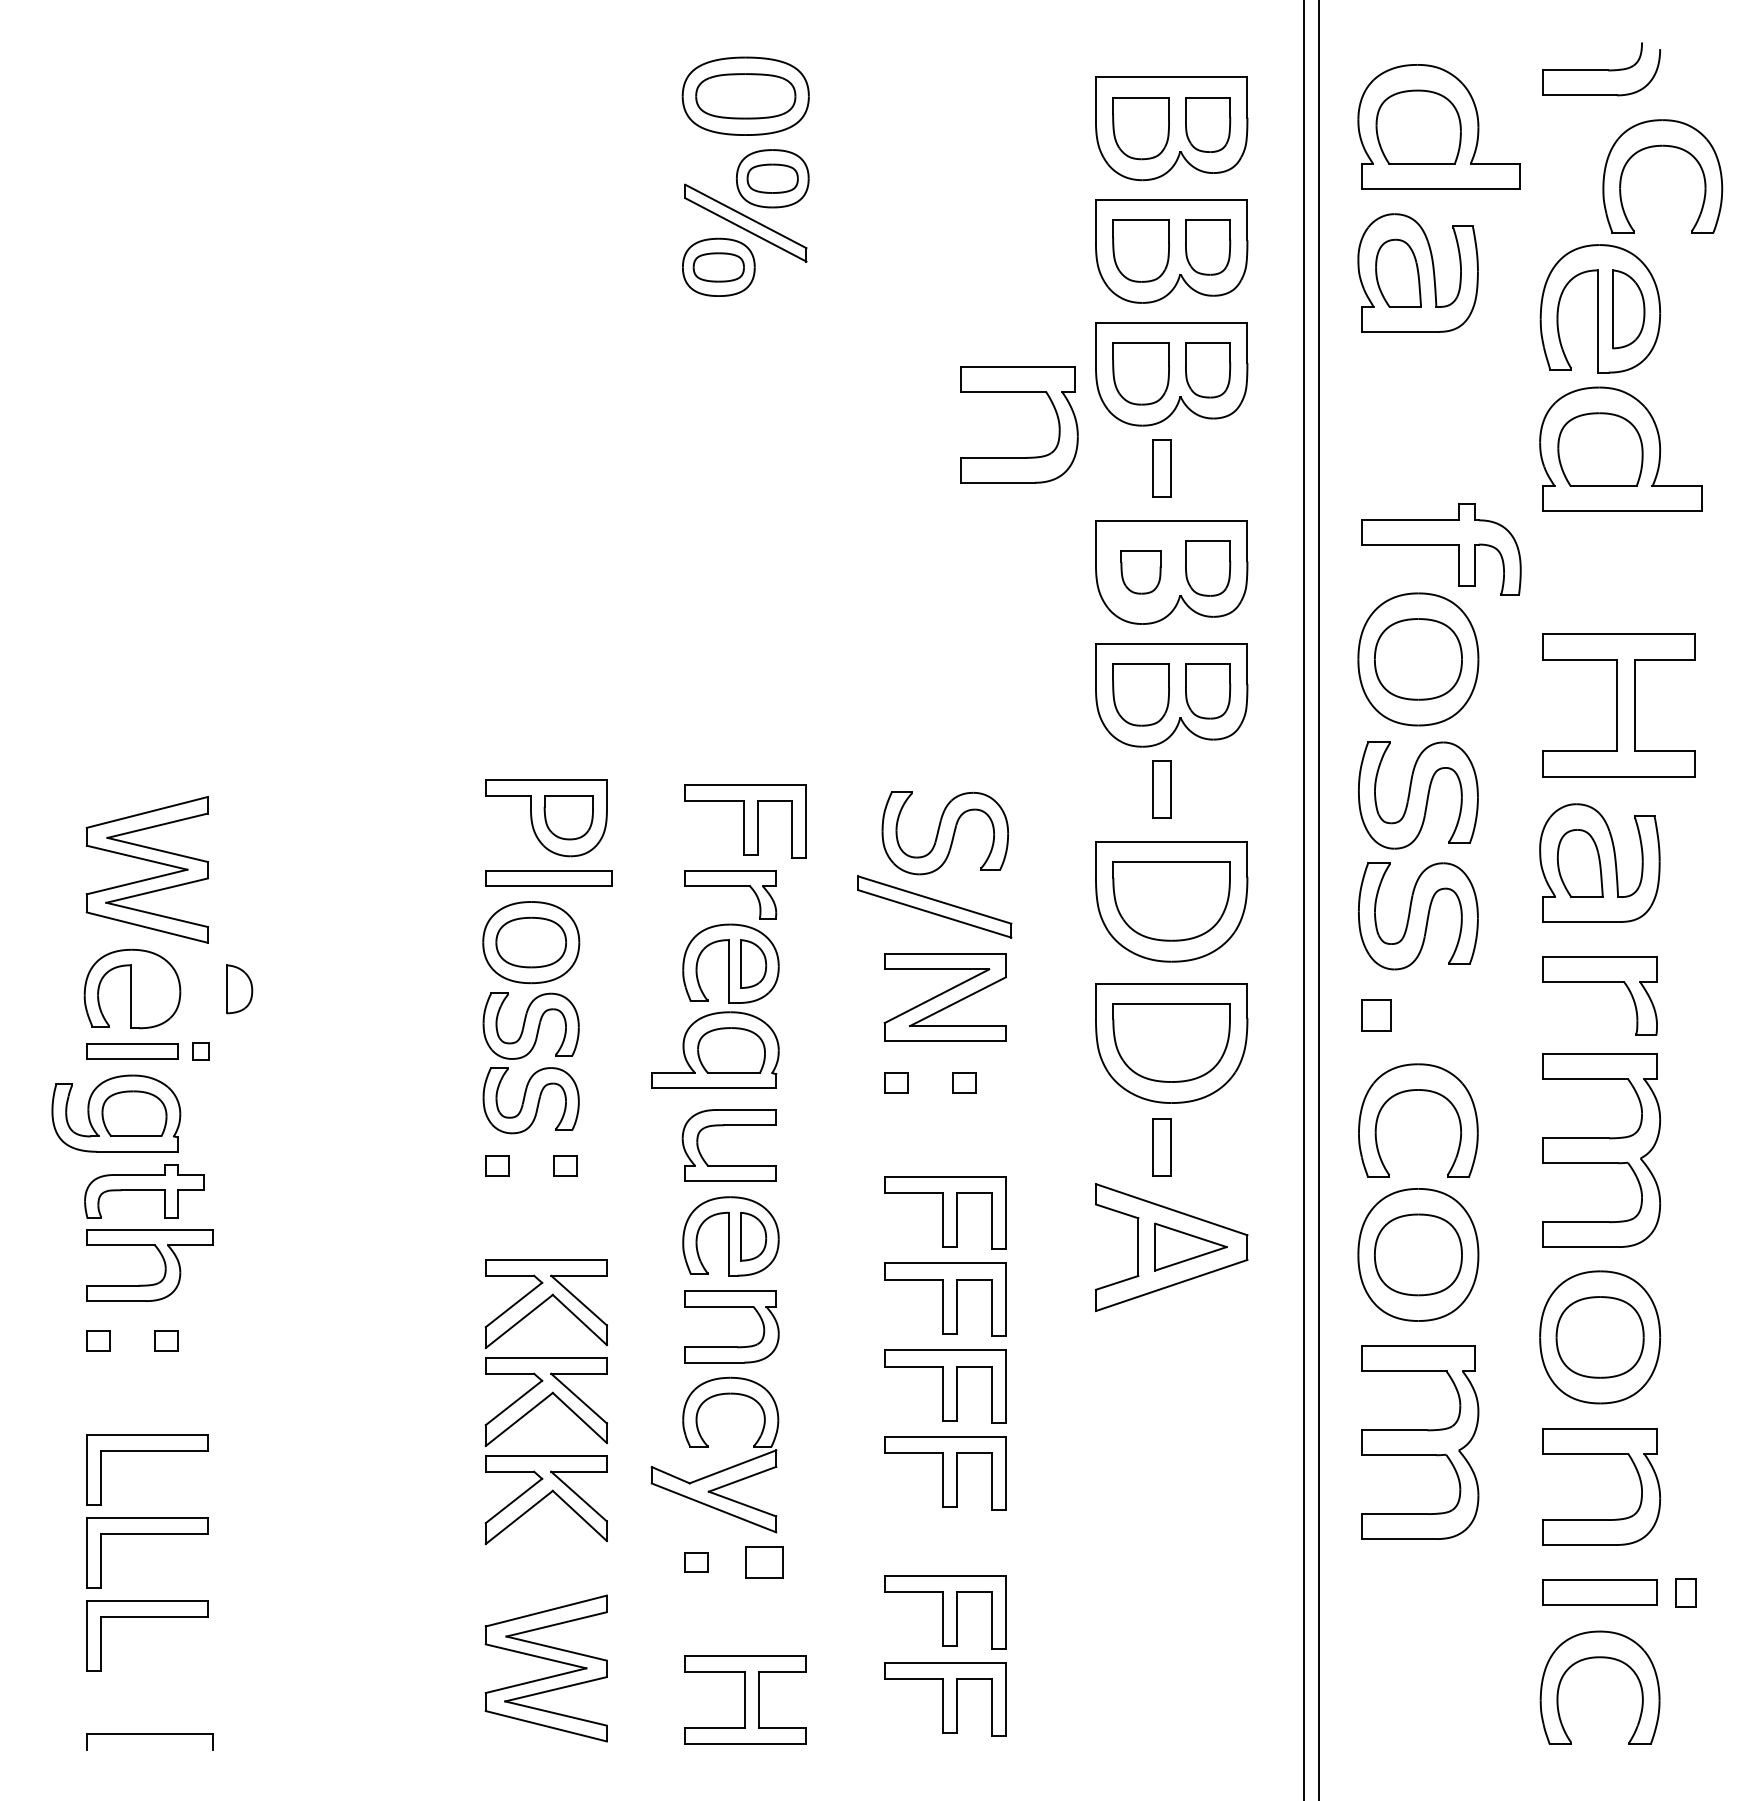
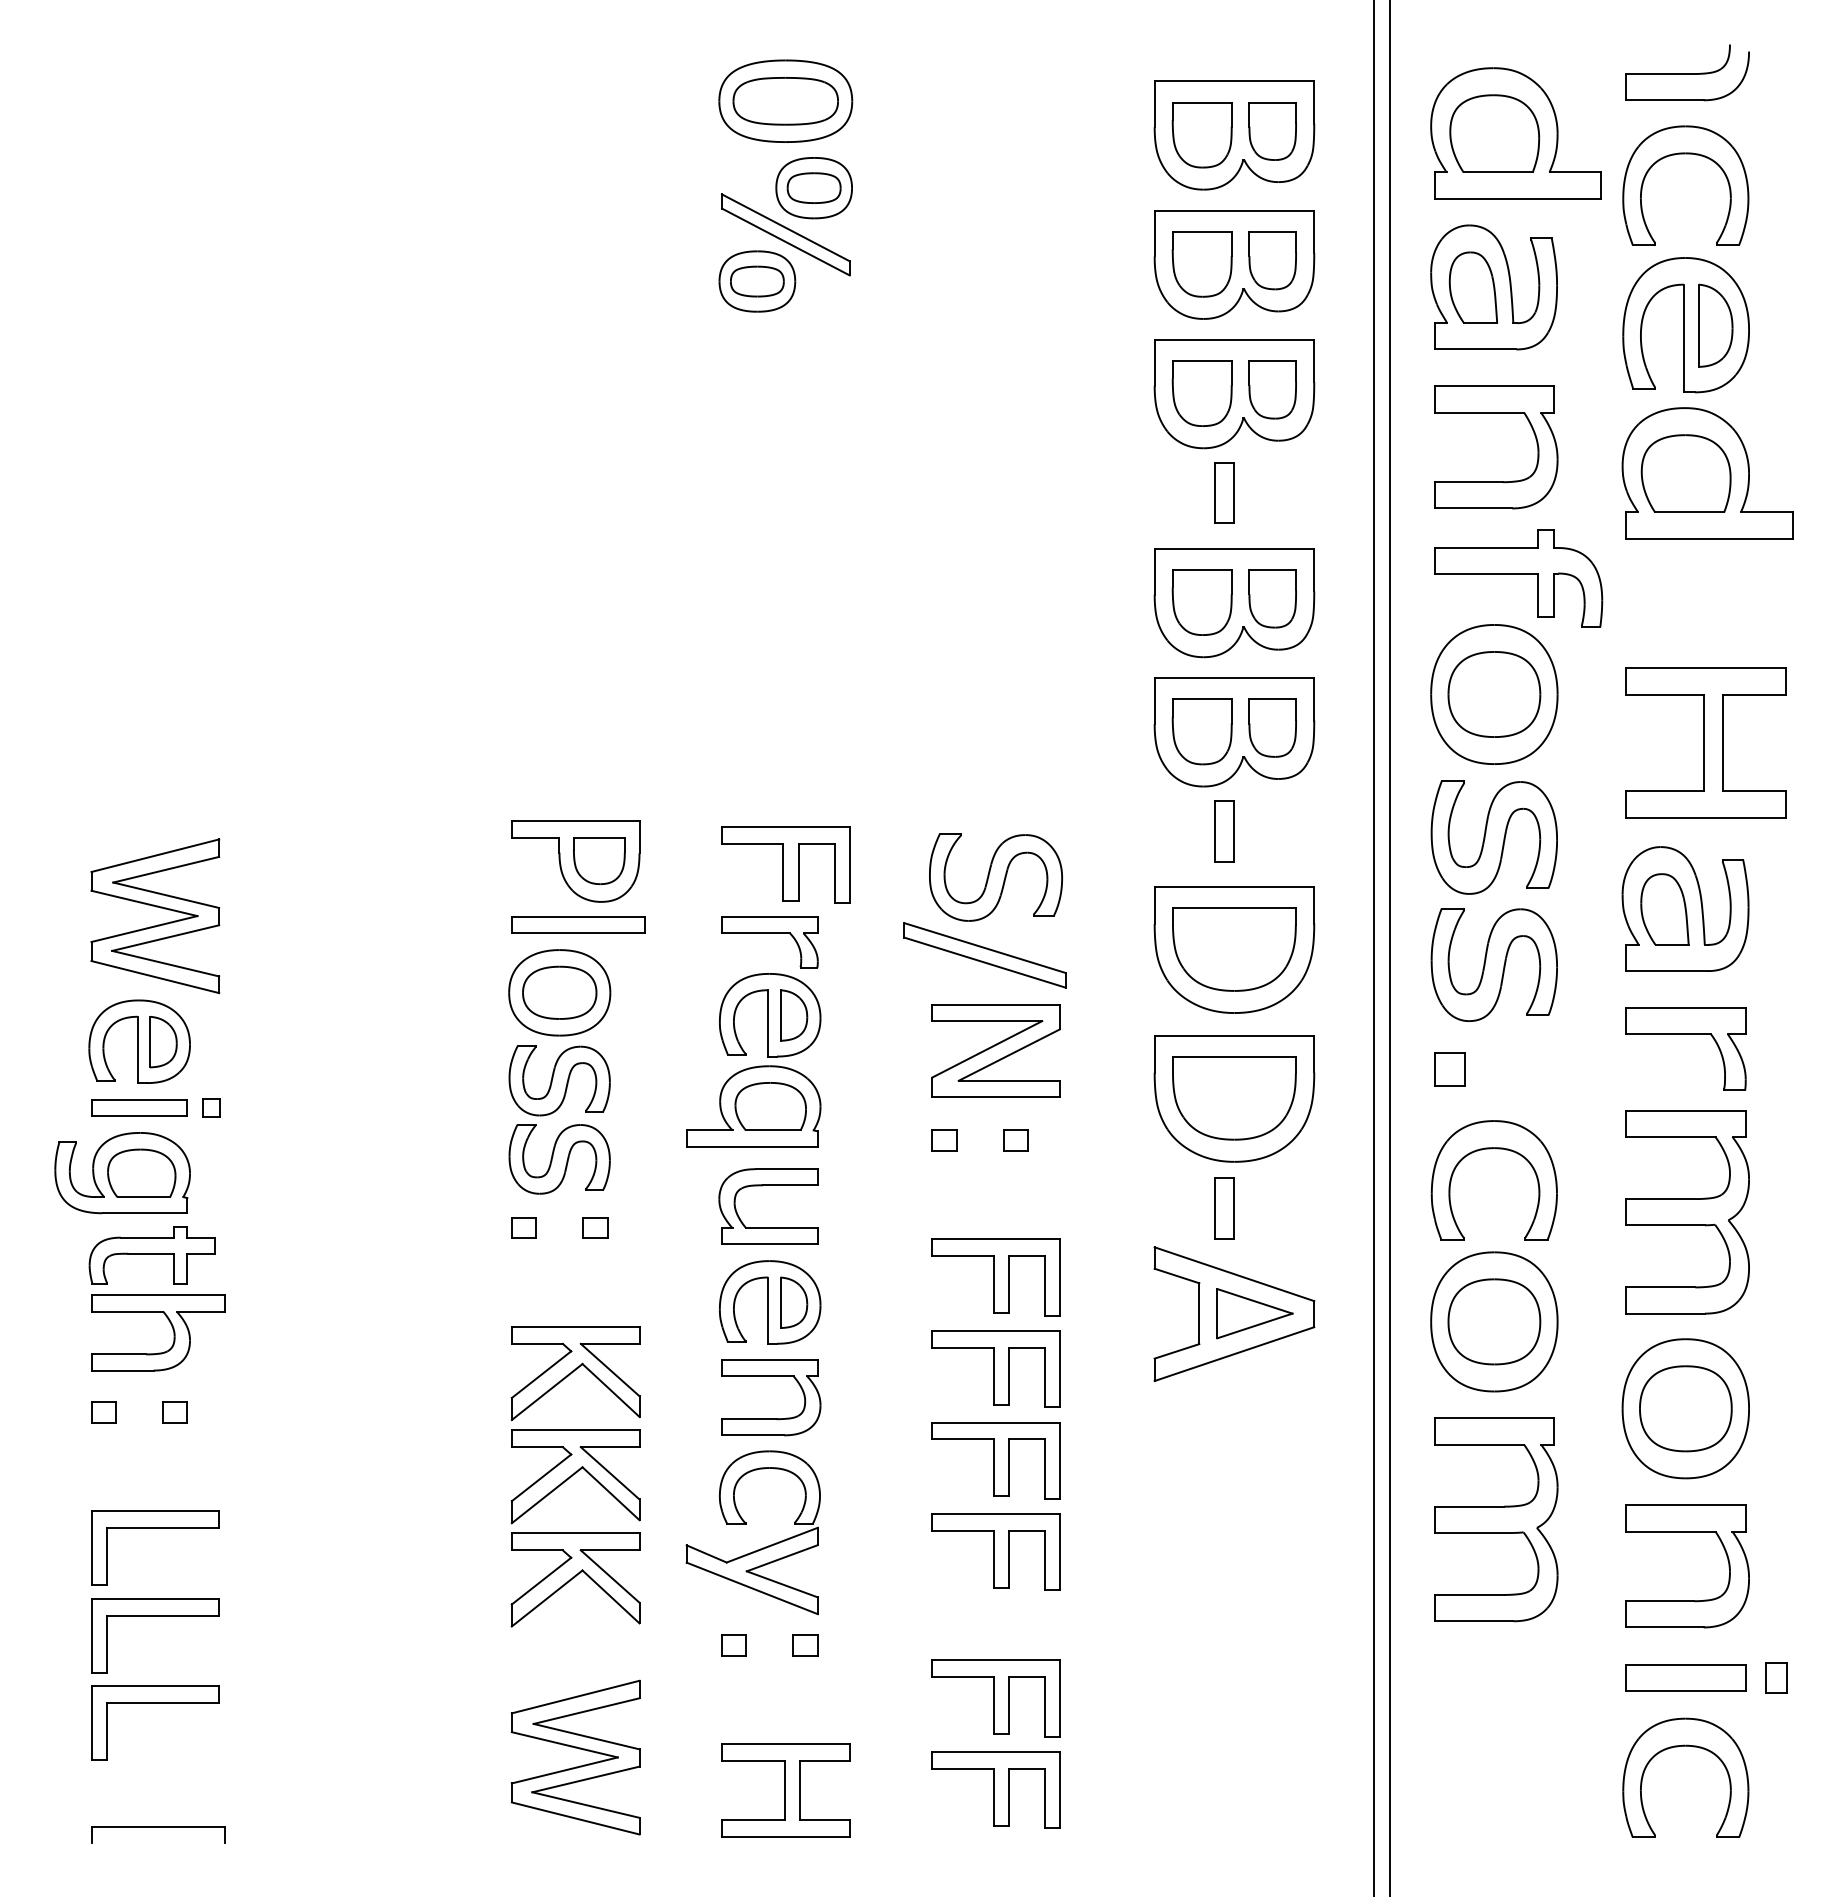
part: (1662, 146) -> (1685, 154), moved
part: (1019, 392) -> (1496, 413), moved
part: (1140, 572) -> (1201, 602), size x1.43
part: (239, 989) -> (163, 1042), moved
part: (764, 1562) -> (805, 1645), size x0.62

